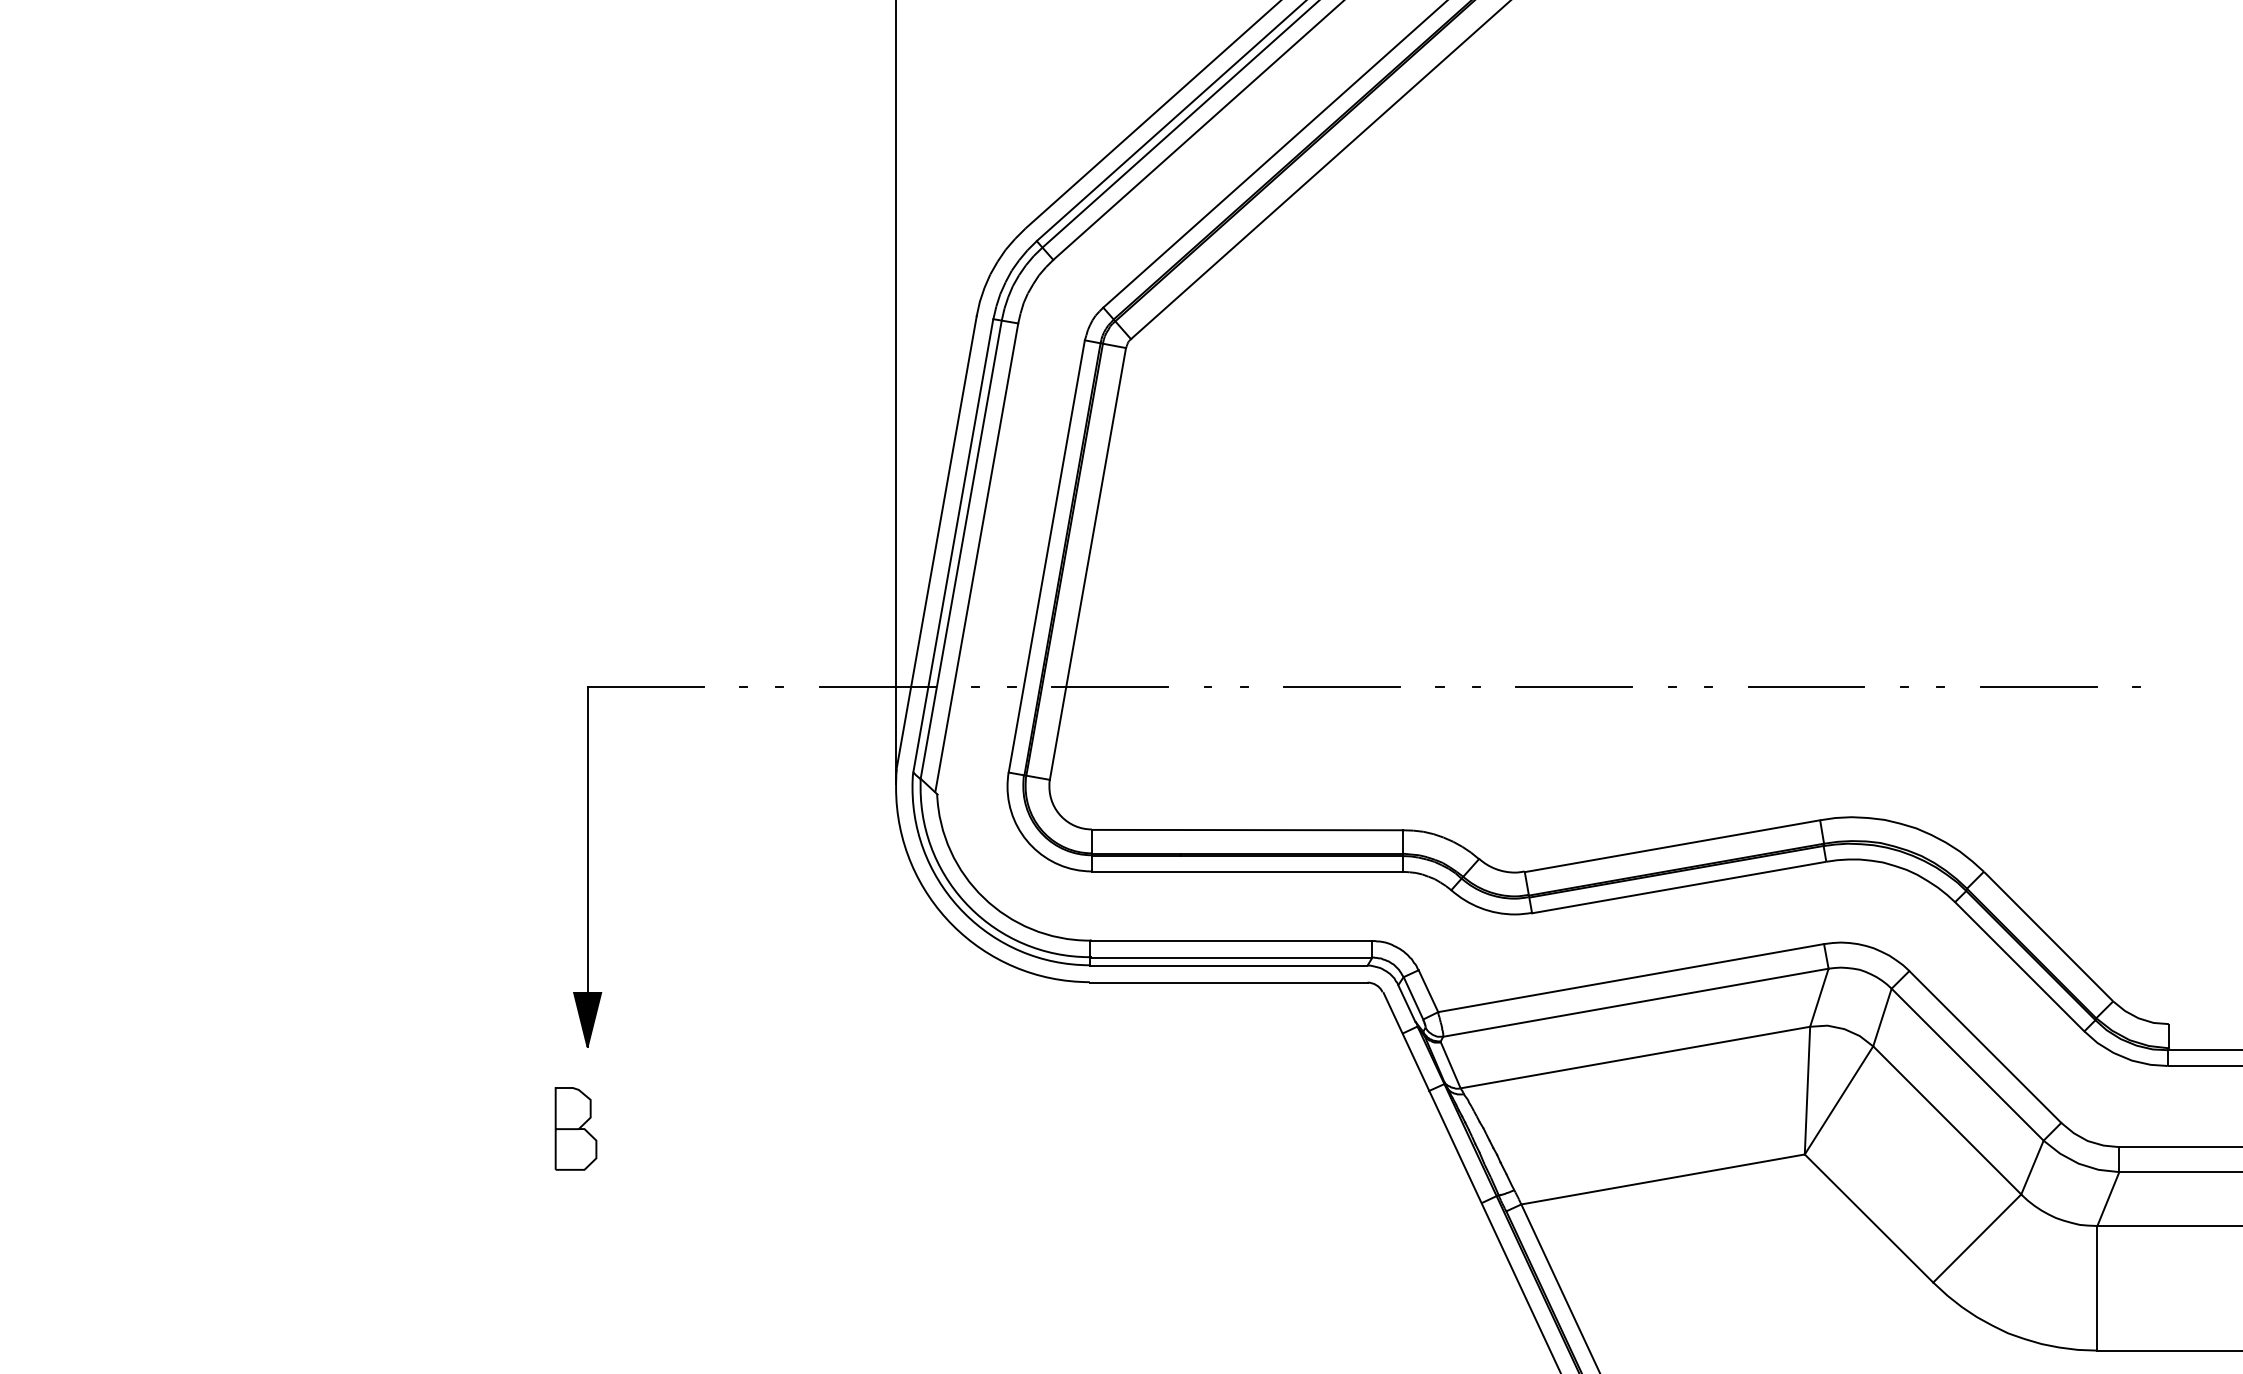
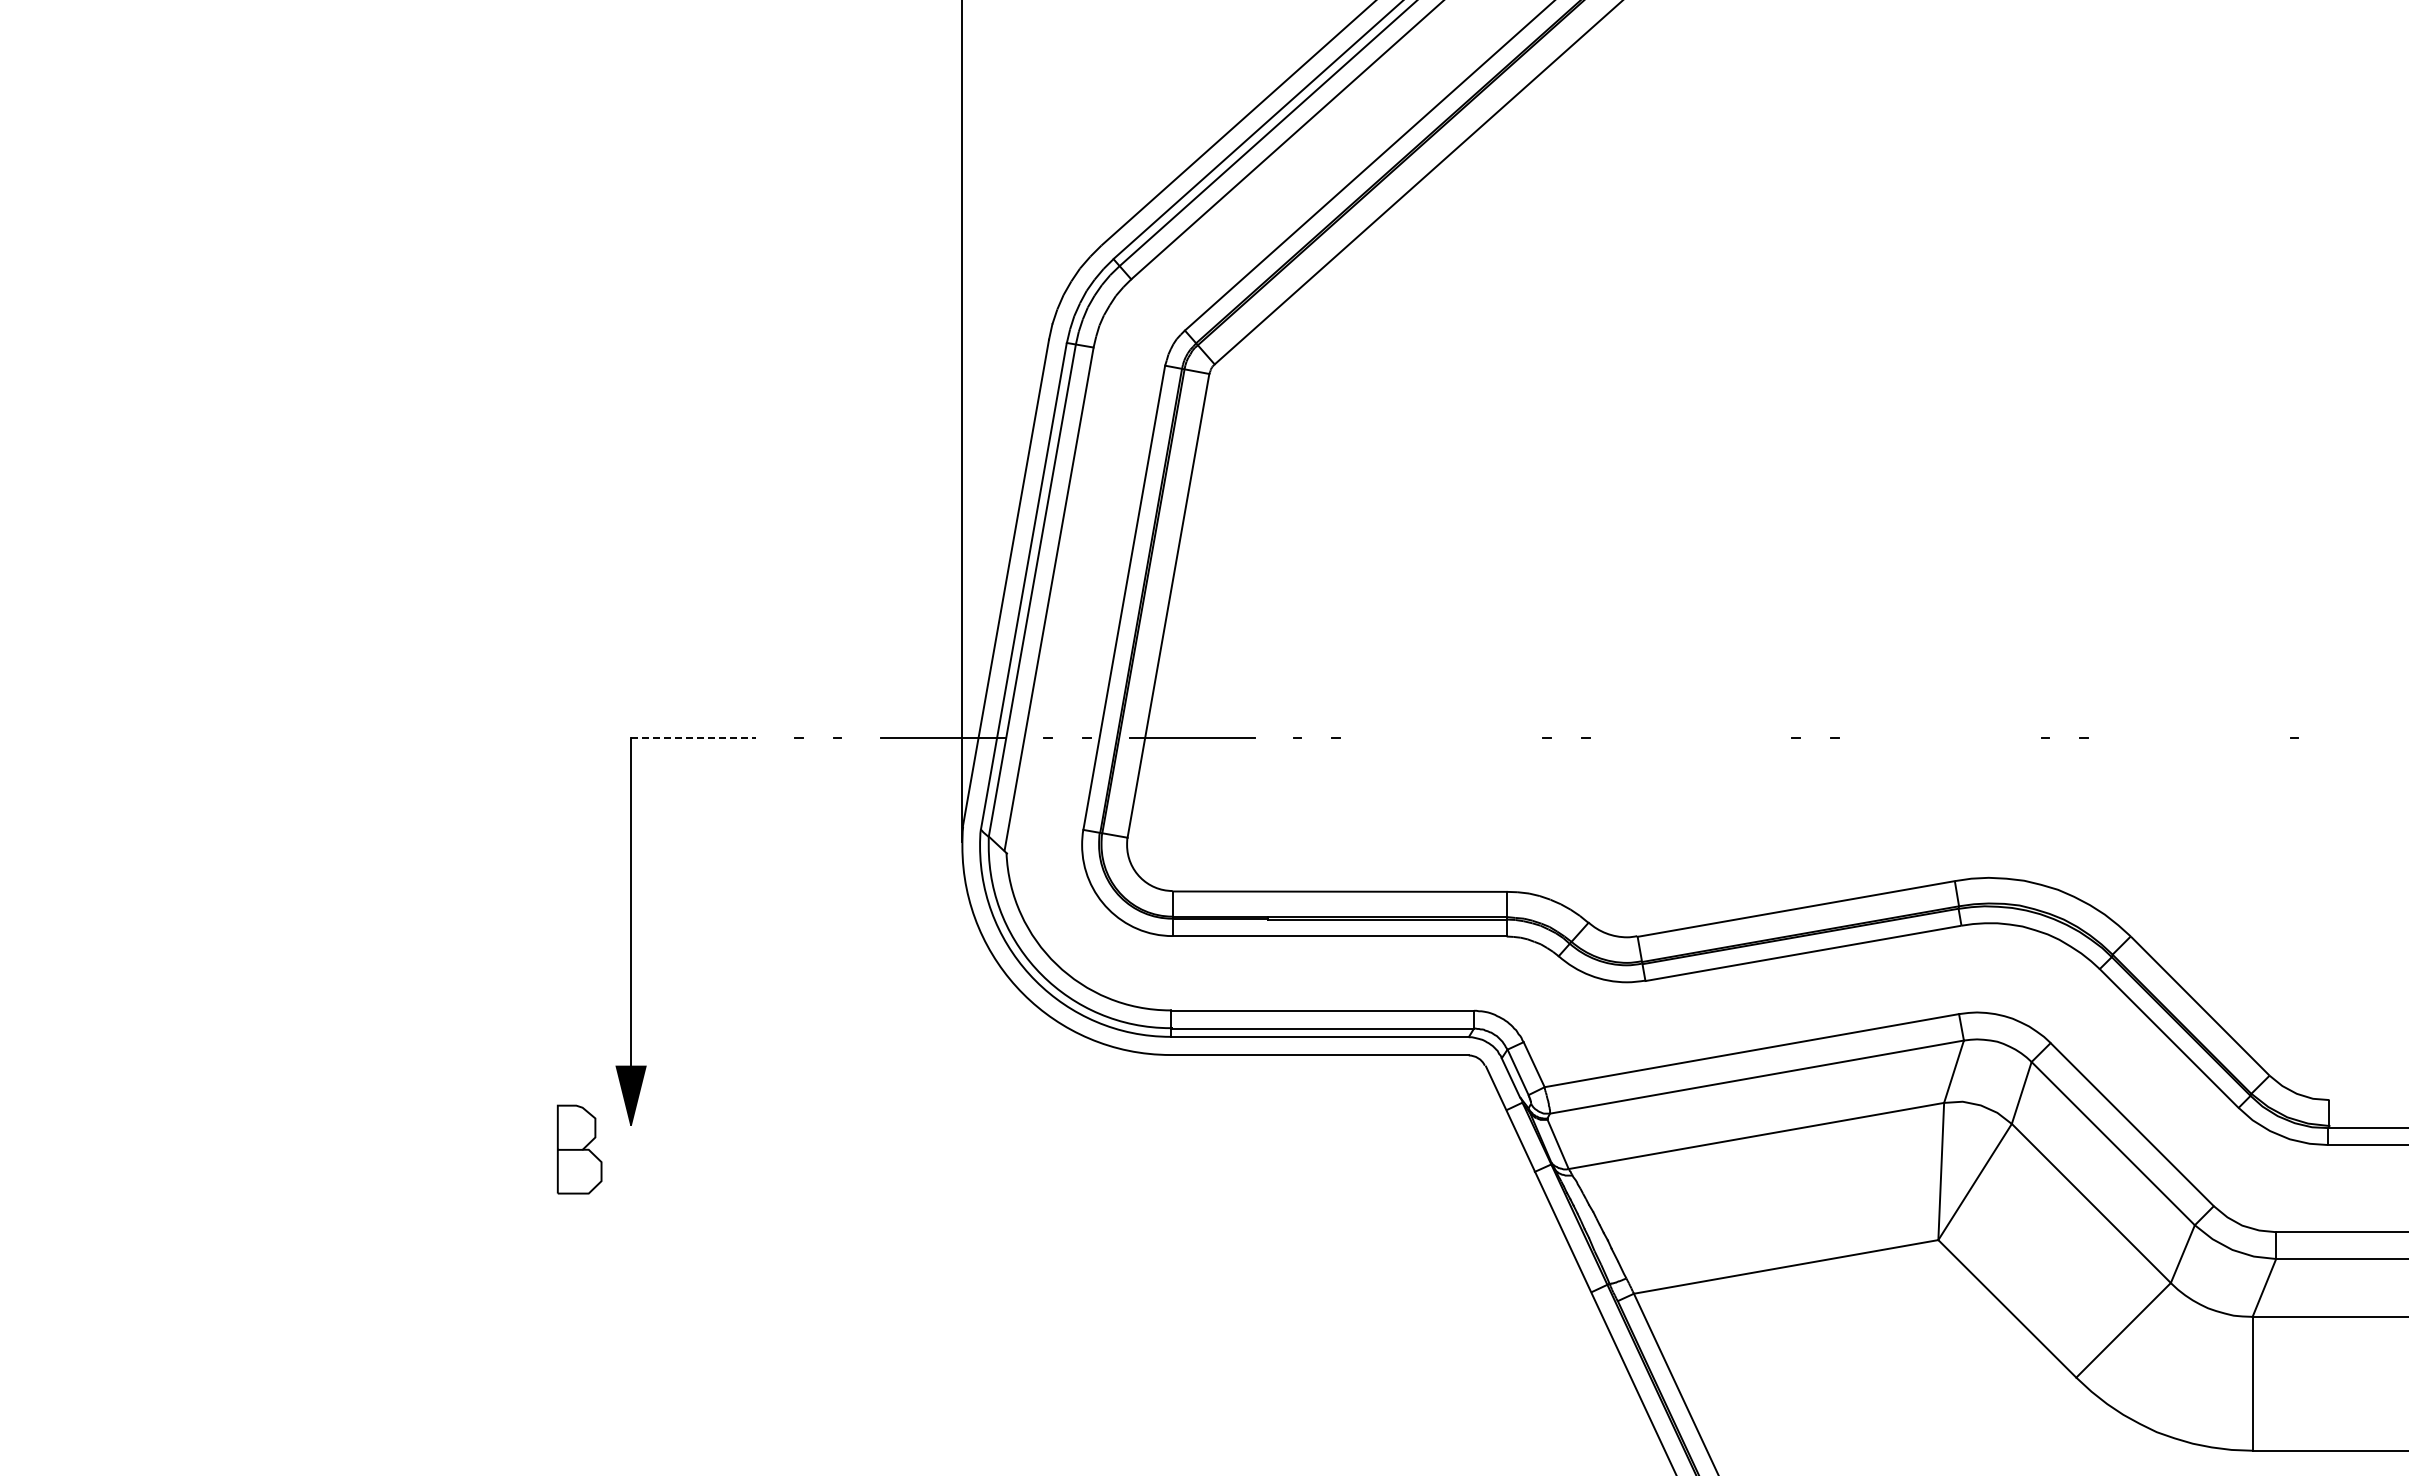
line: (645, 686) -> (693, 737), solid -> dashed
line: (1342, 686) -> (1441, 737), removed
line: (1574, 686) -> (1690, 737), removed
line: (1805, 686) -> (1939, 737), removed
line: (2038, 686) -> (2189, 737), removed
part: (575, 1128) -> (579, 1149), moved

